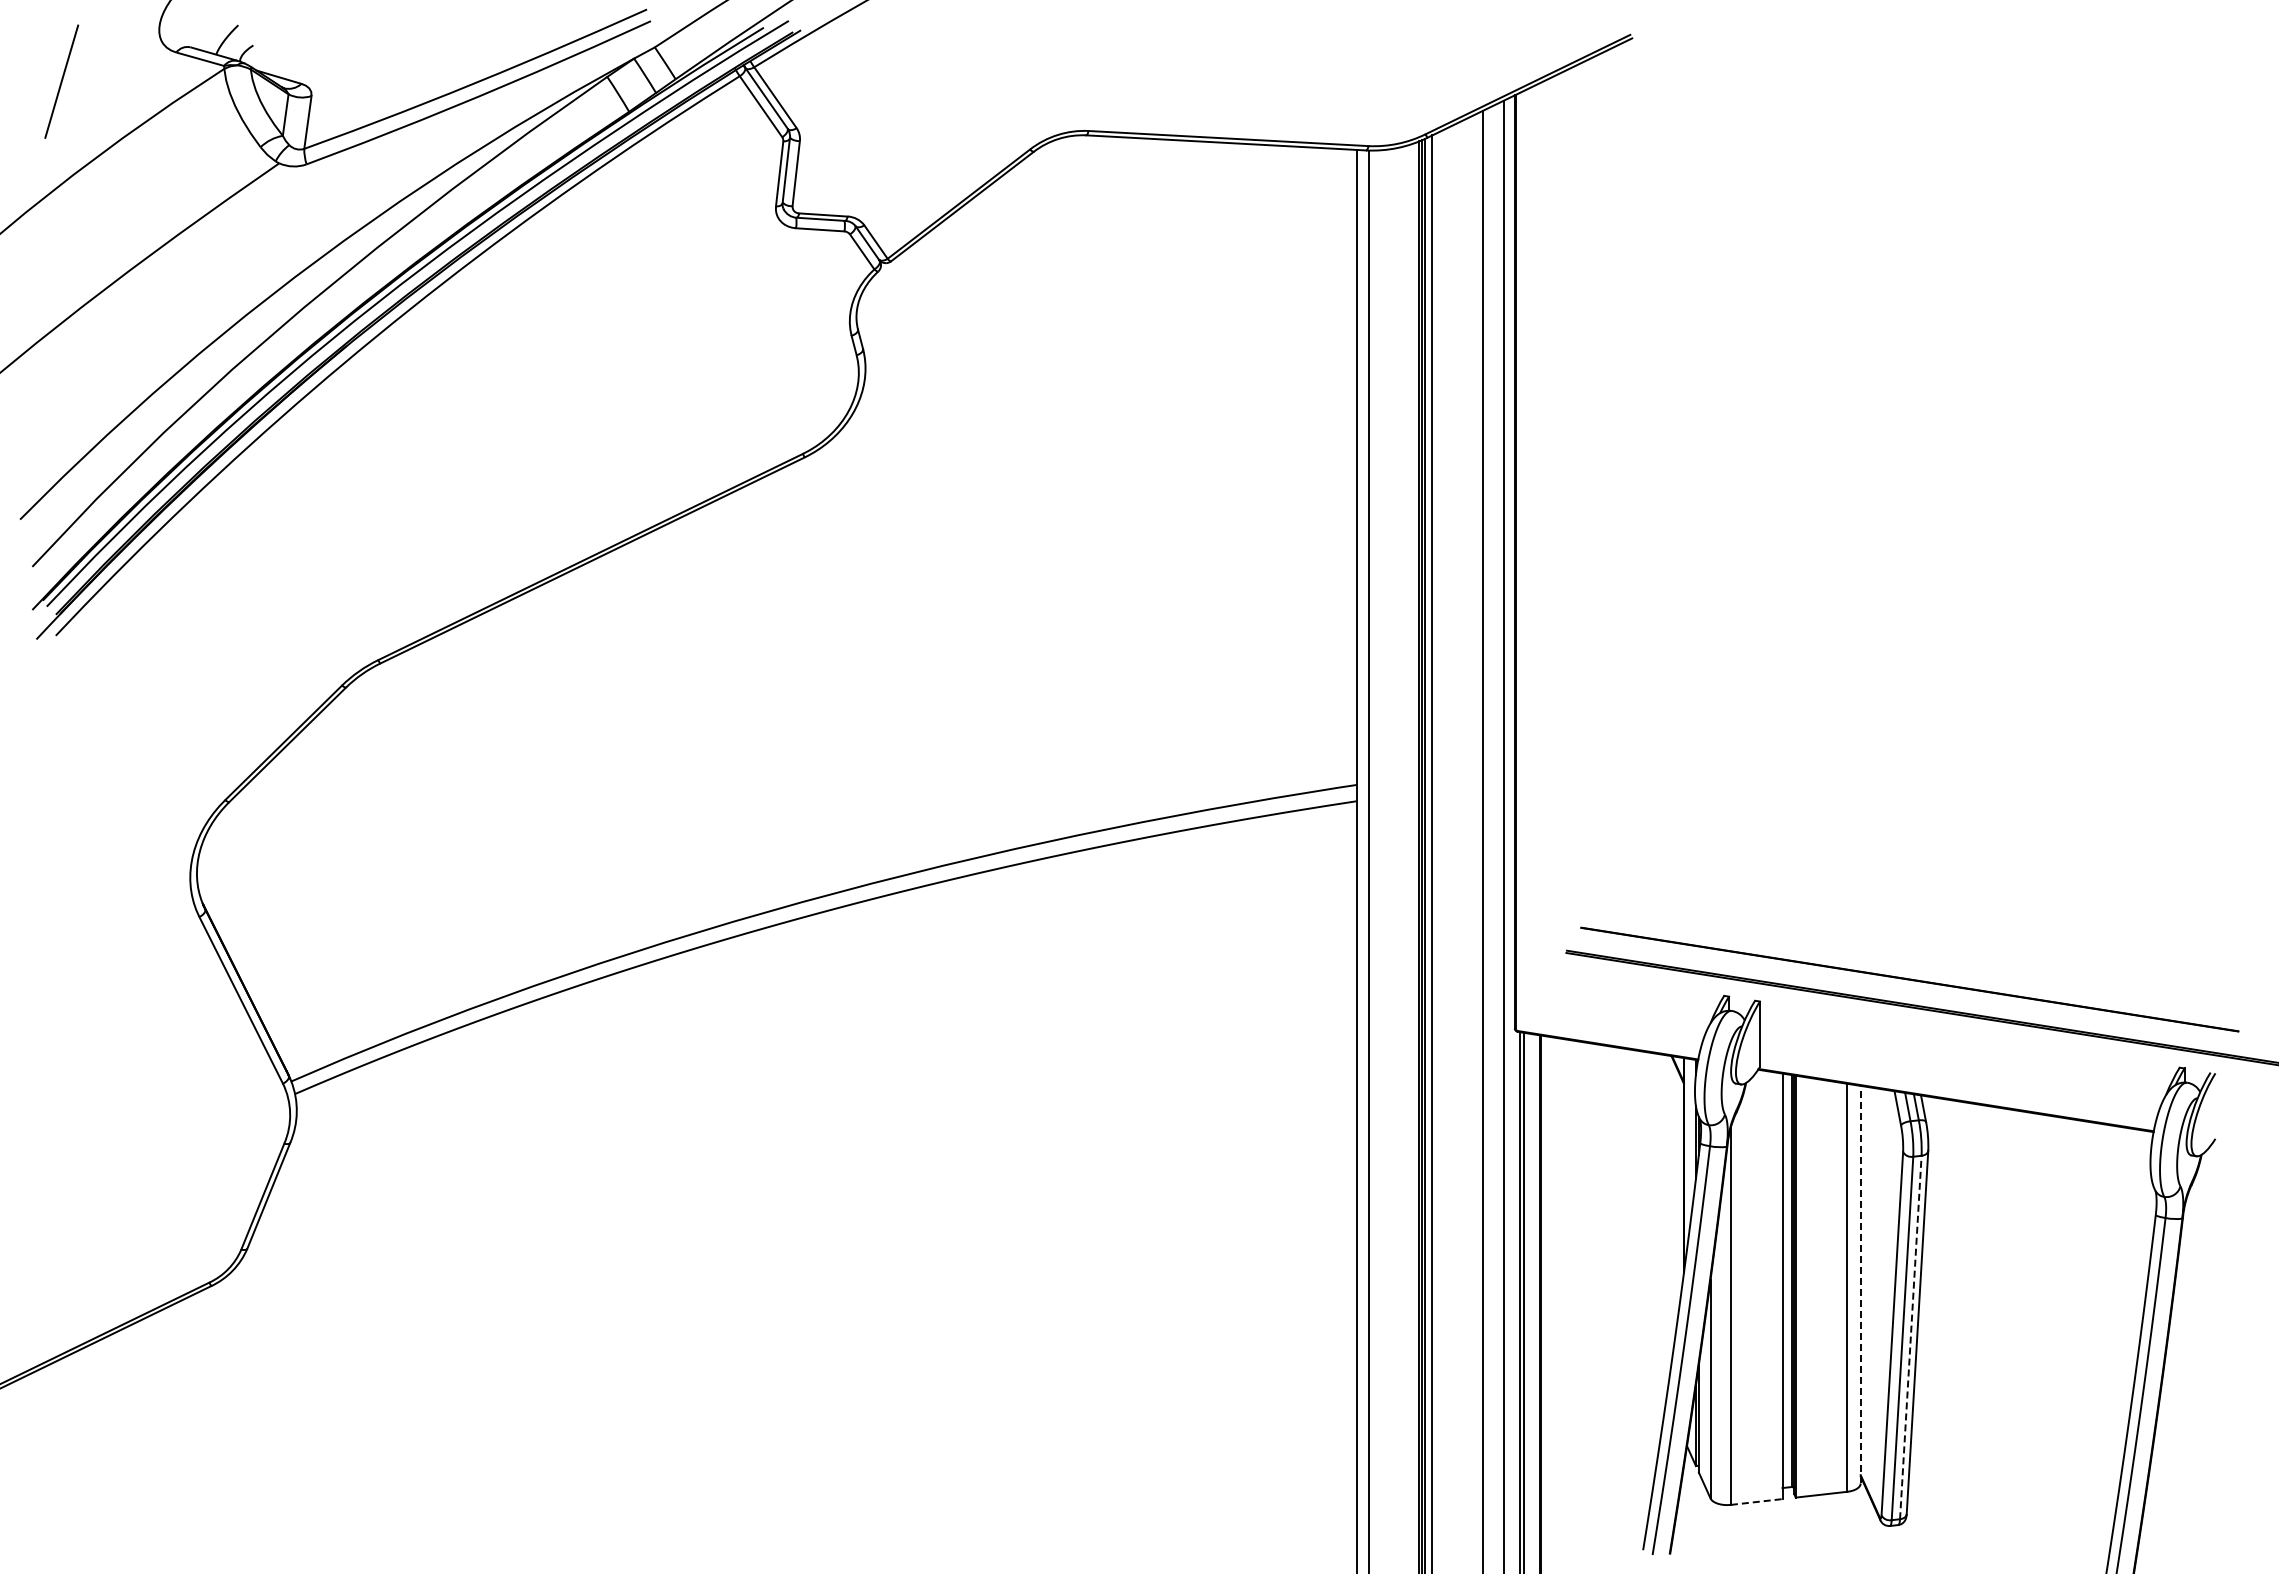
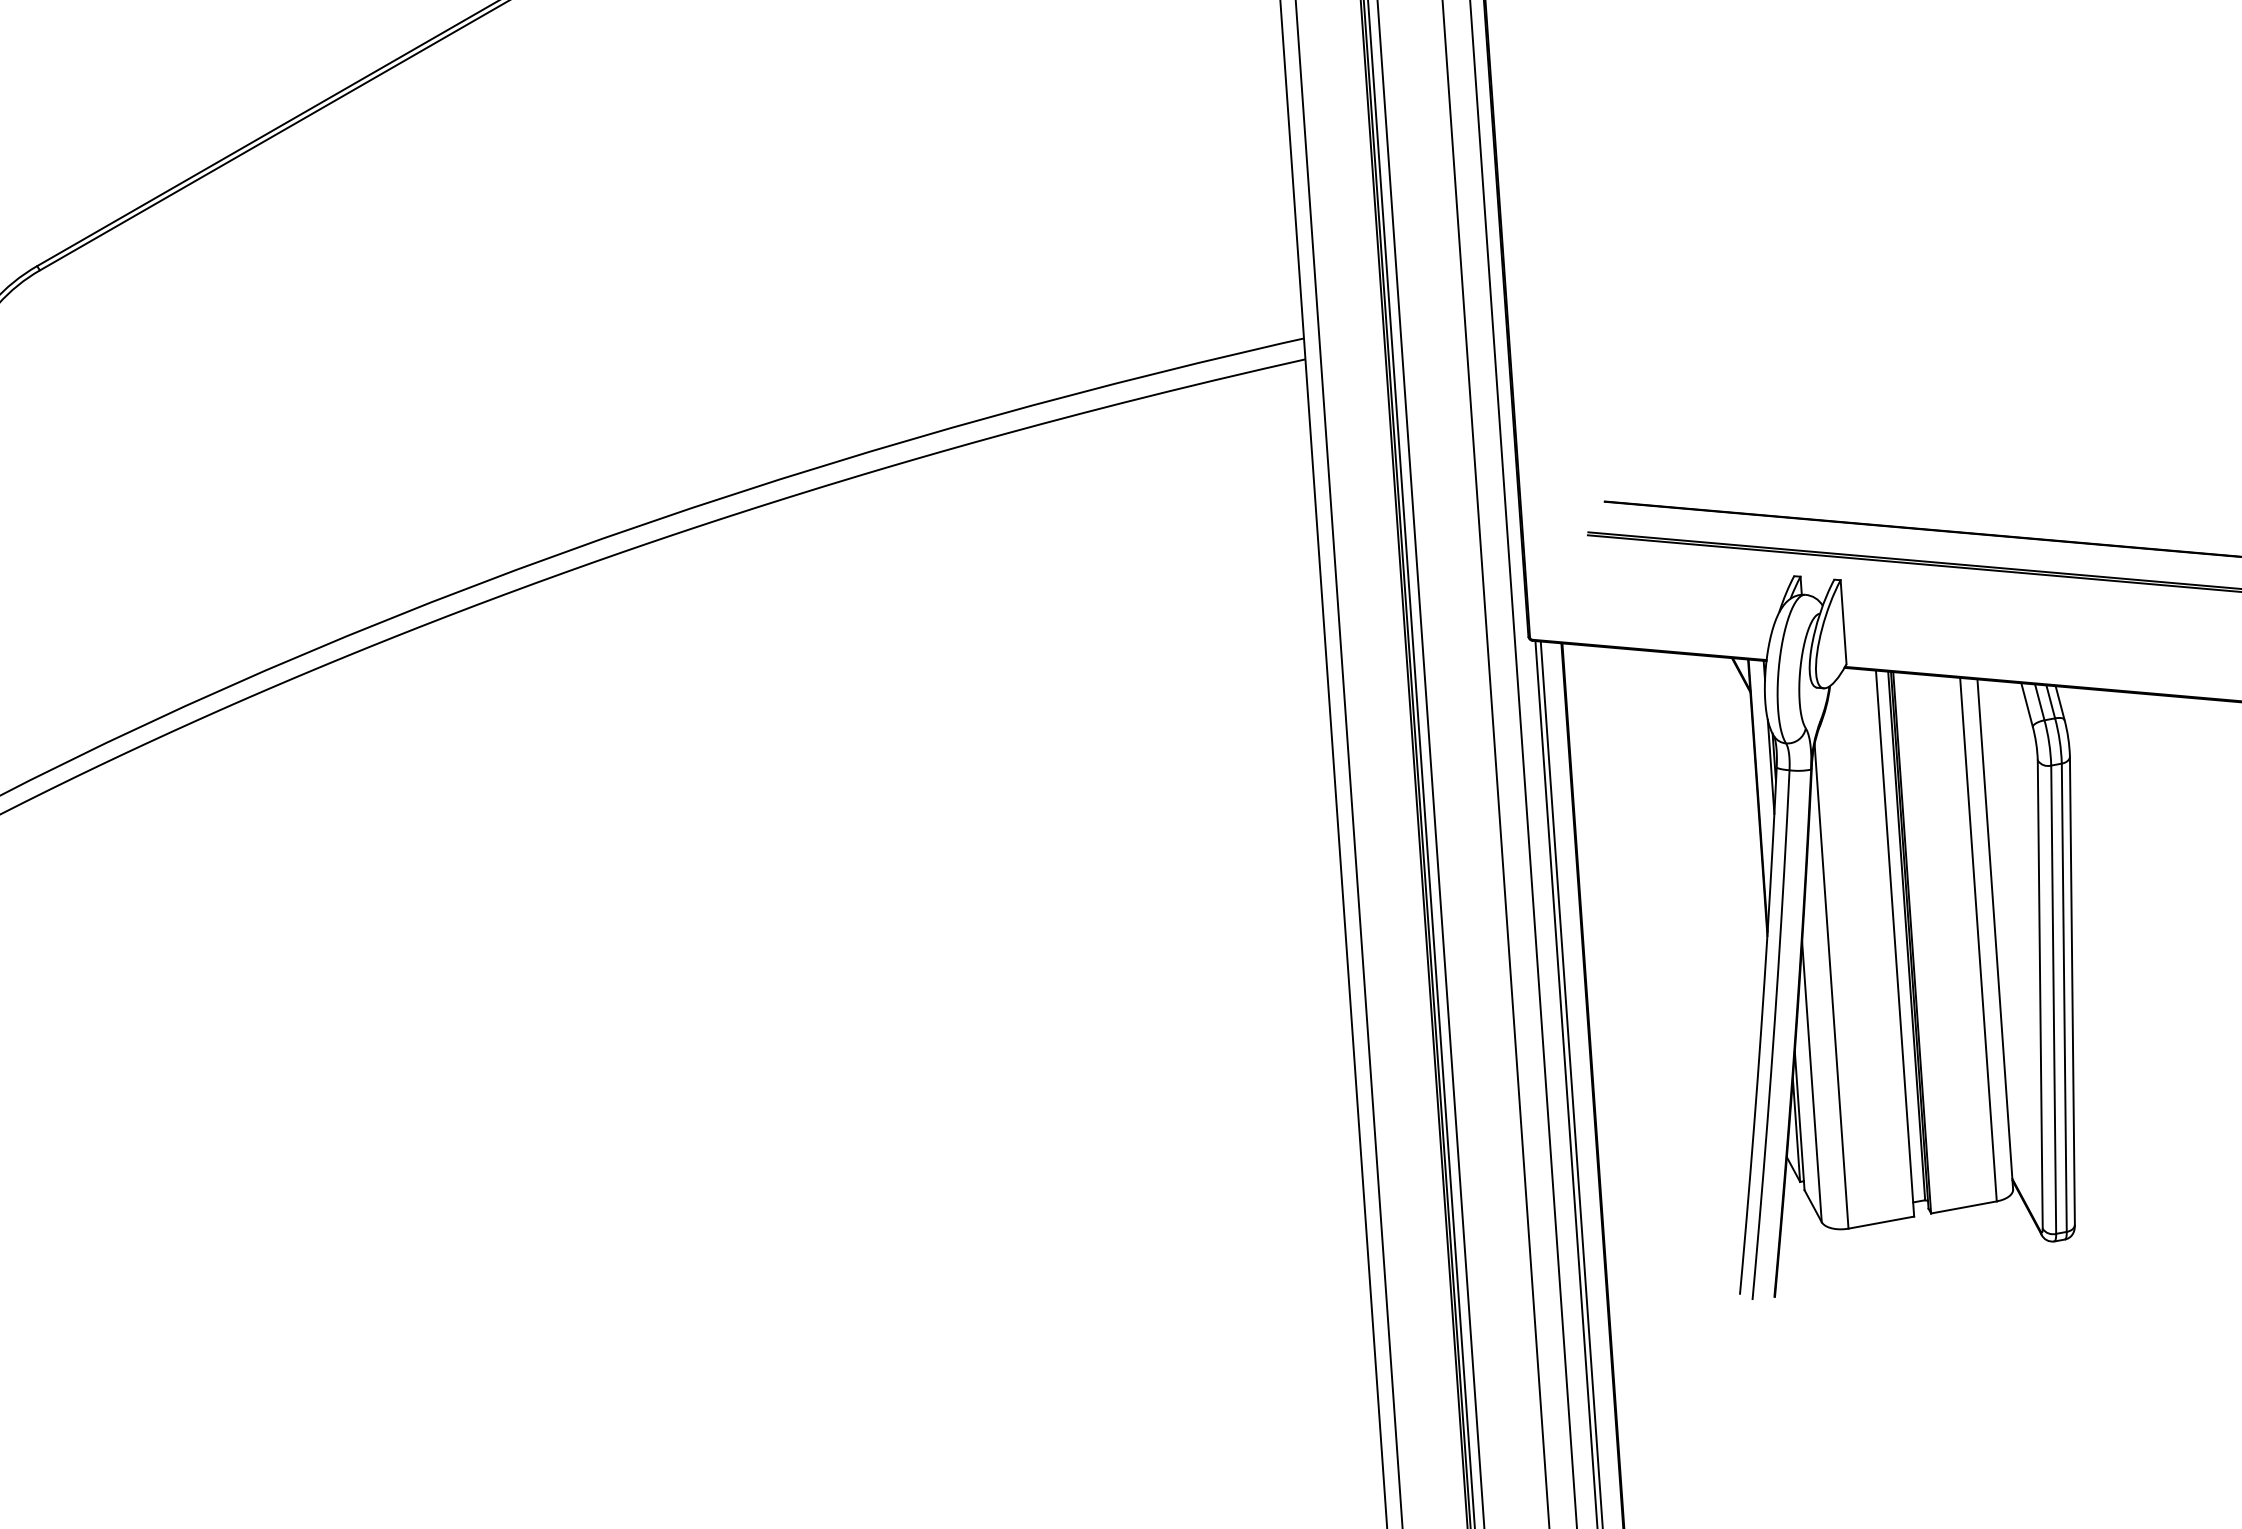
line: (1860, 1284) -> (1994, 934), dashed -> solid
line: (1910, 1337) -> (2063, 997), dashed -> solid
line: (1756, 1502) -> (1881, 1223), dashed -> solid

